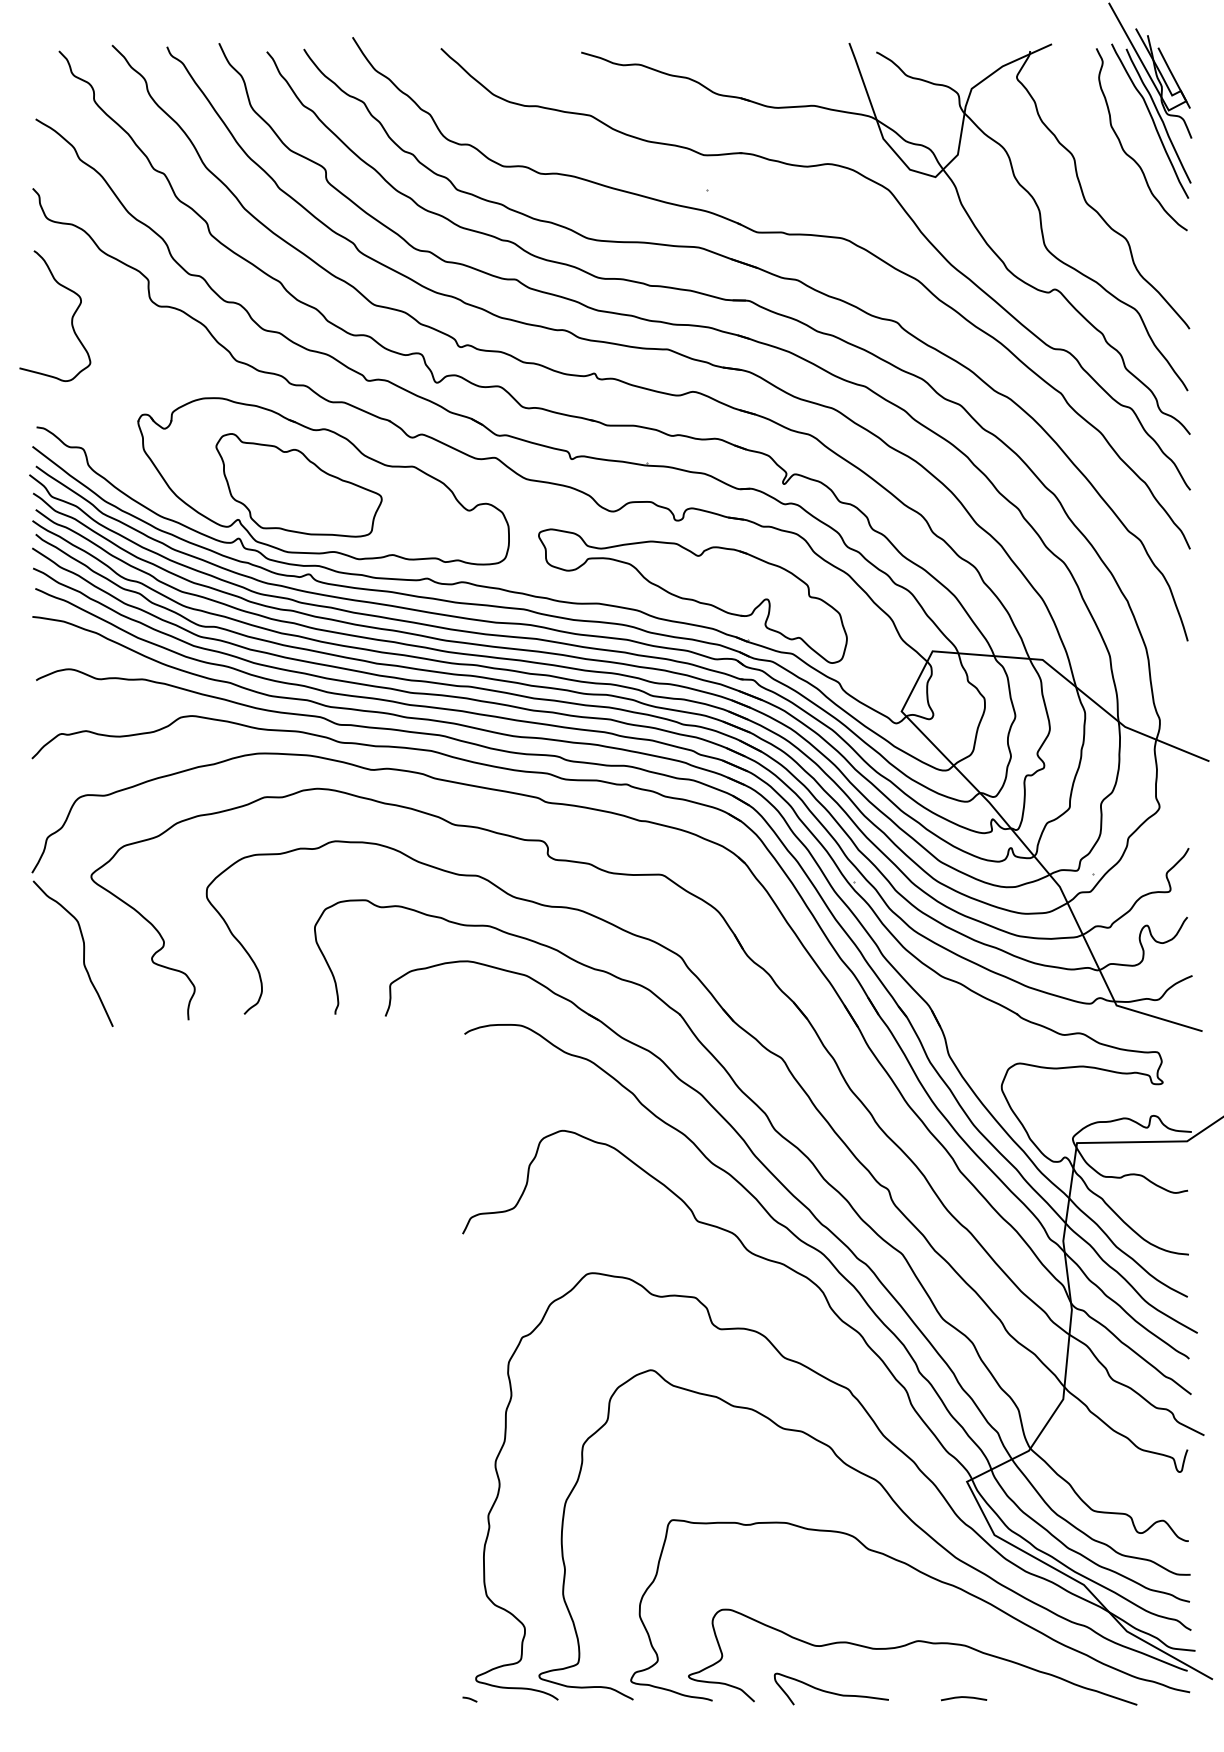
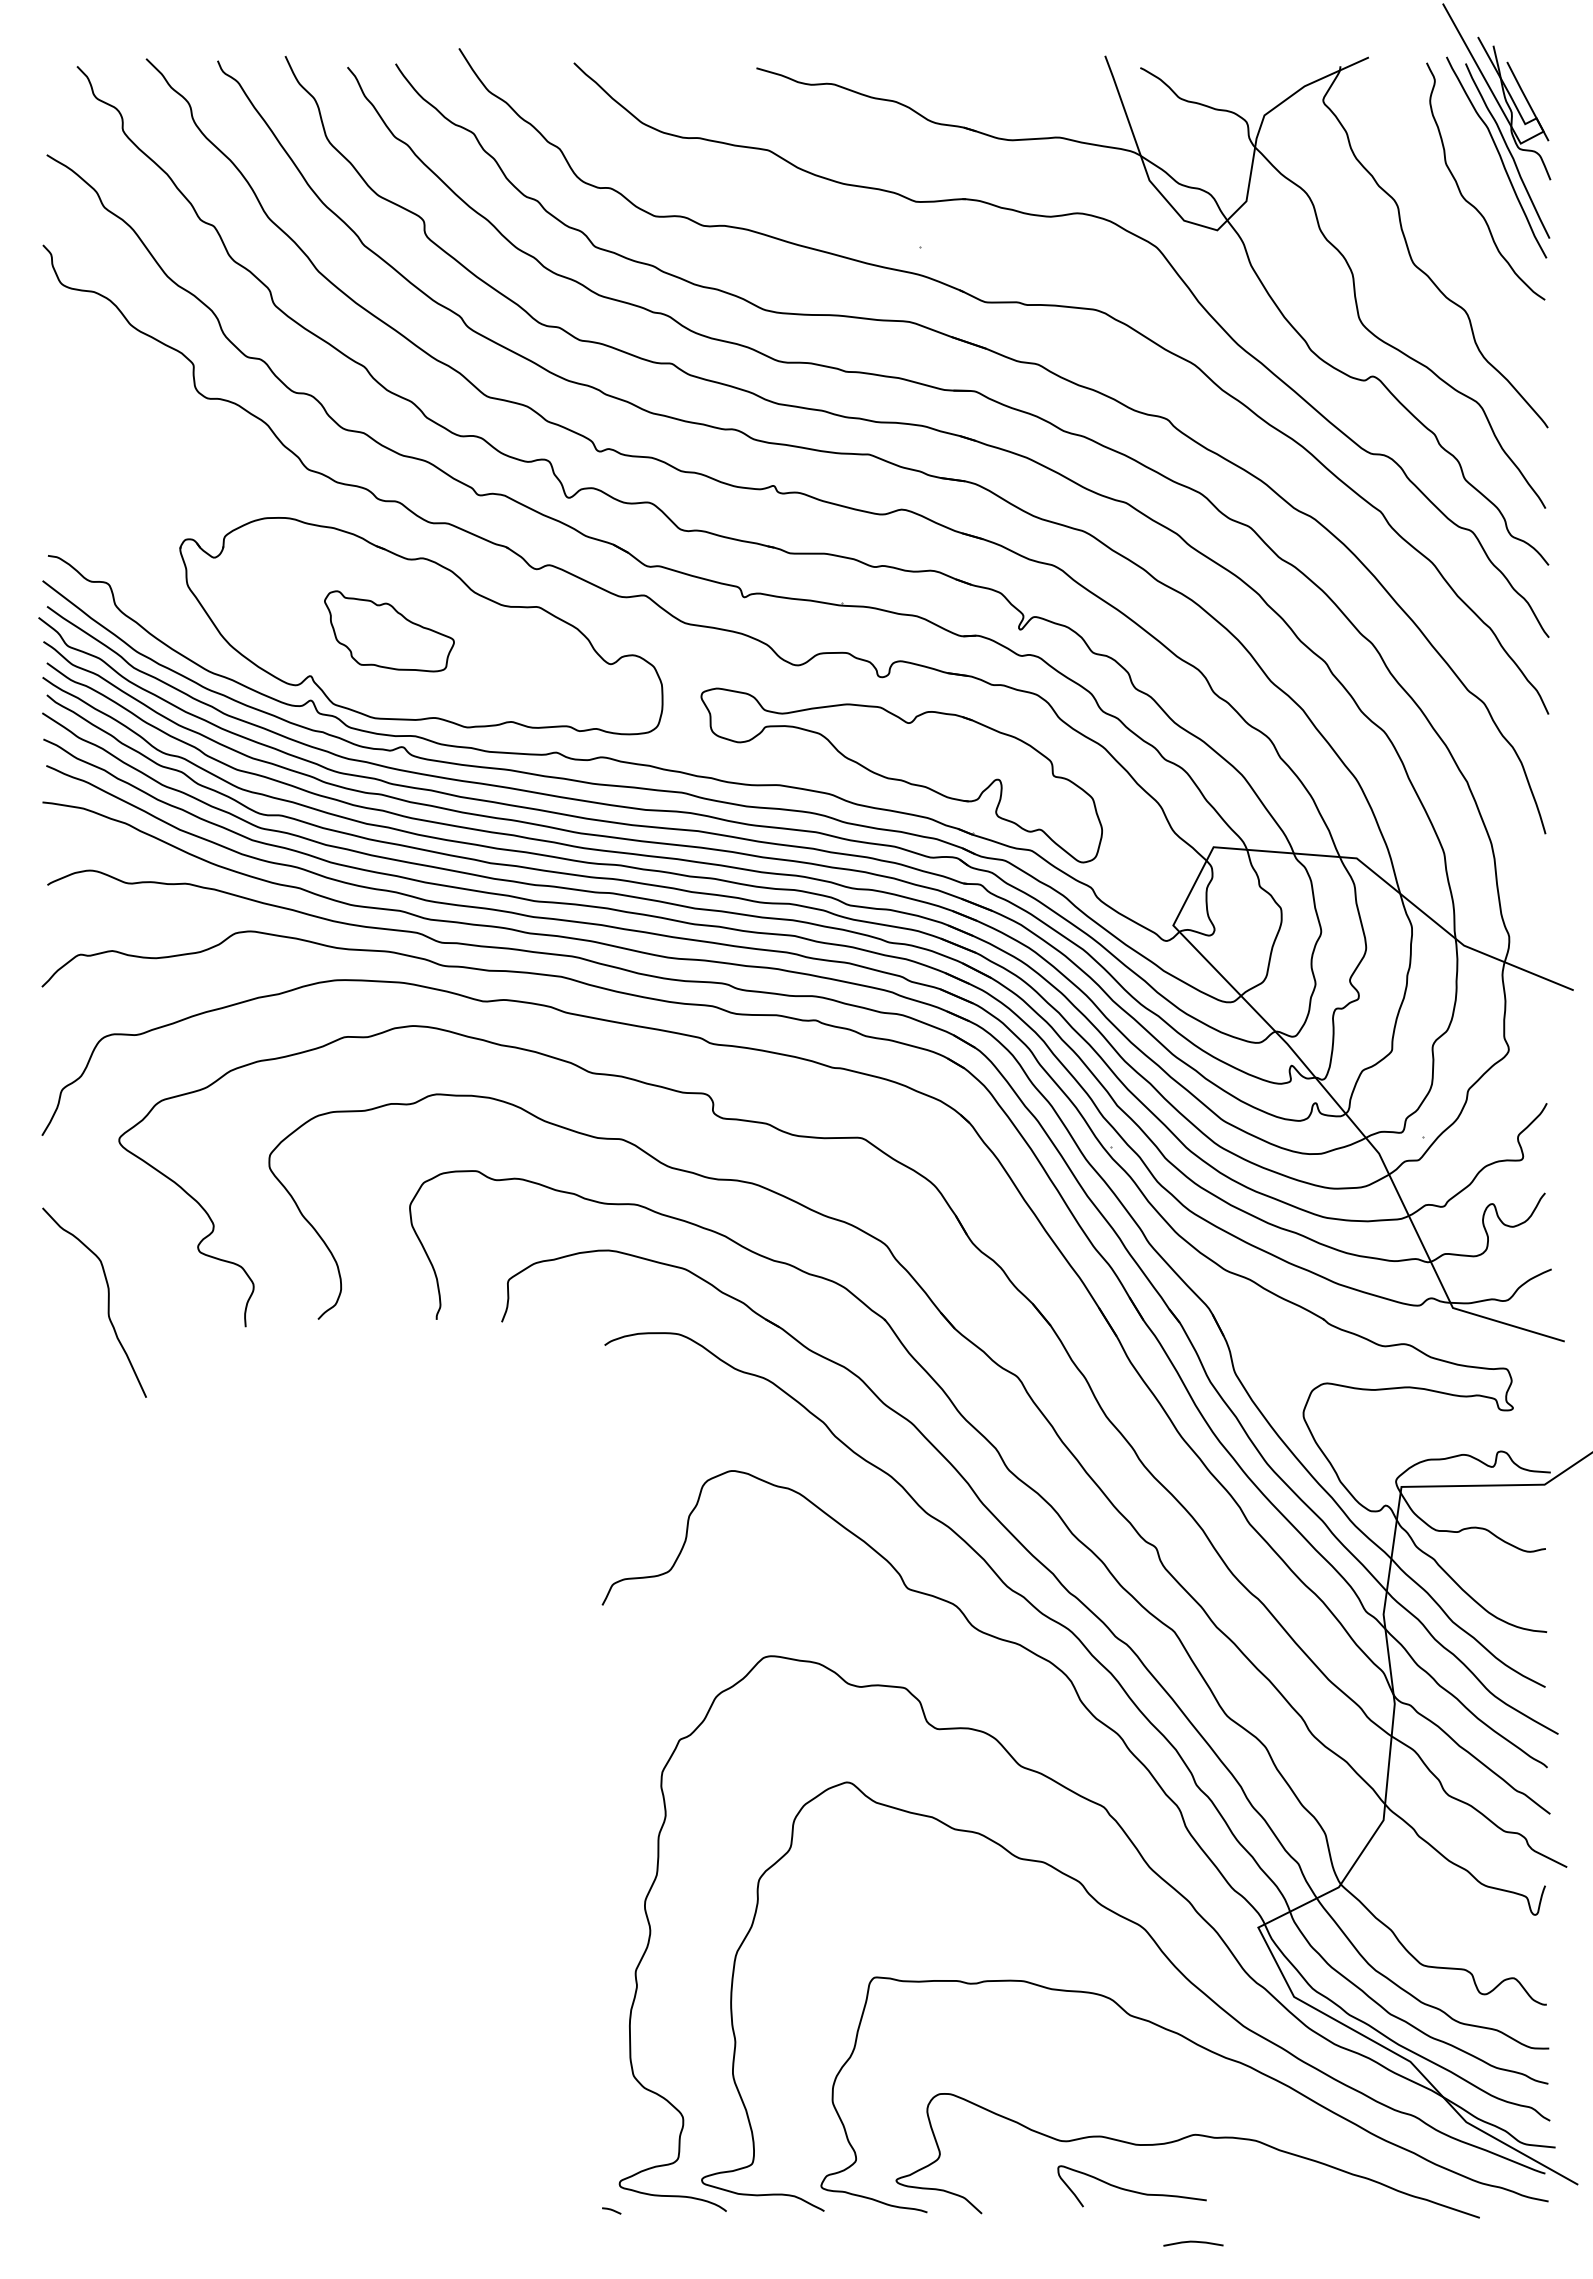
curve: (71, 317) -> (93, 413), removed
part: (299, 485) -> (389, 631), size x0.6
curve: (83, 953) -> (107, 1302), moved
curve: (829, 1691) -> (1129, 2189), moved
curve: (964, 1697) -> (1193, 2242), moved

